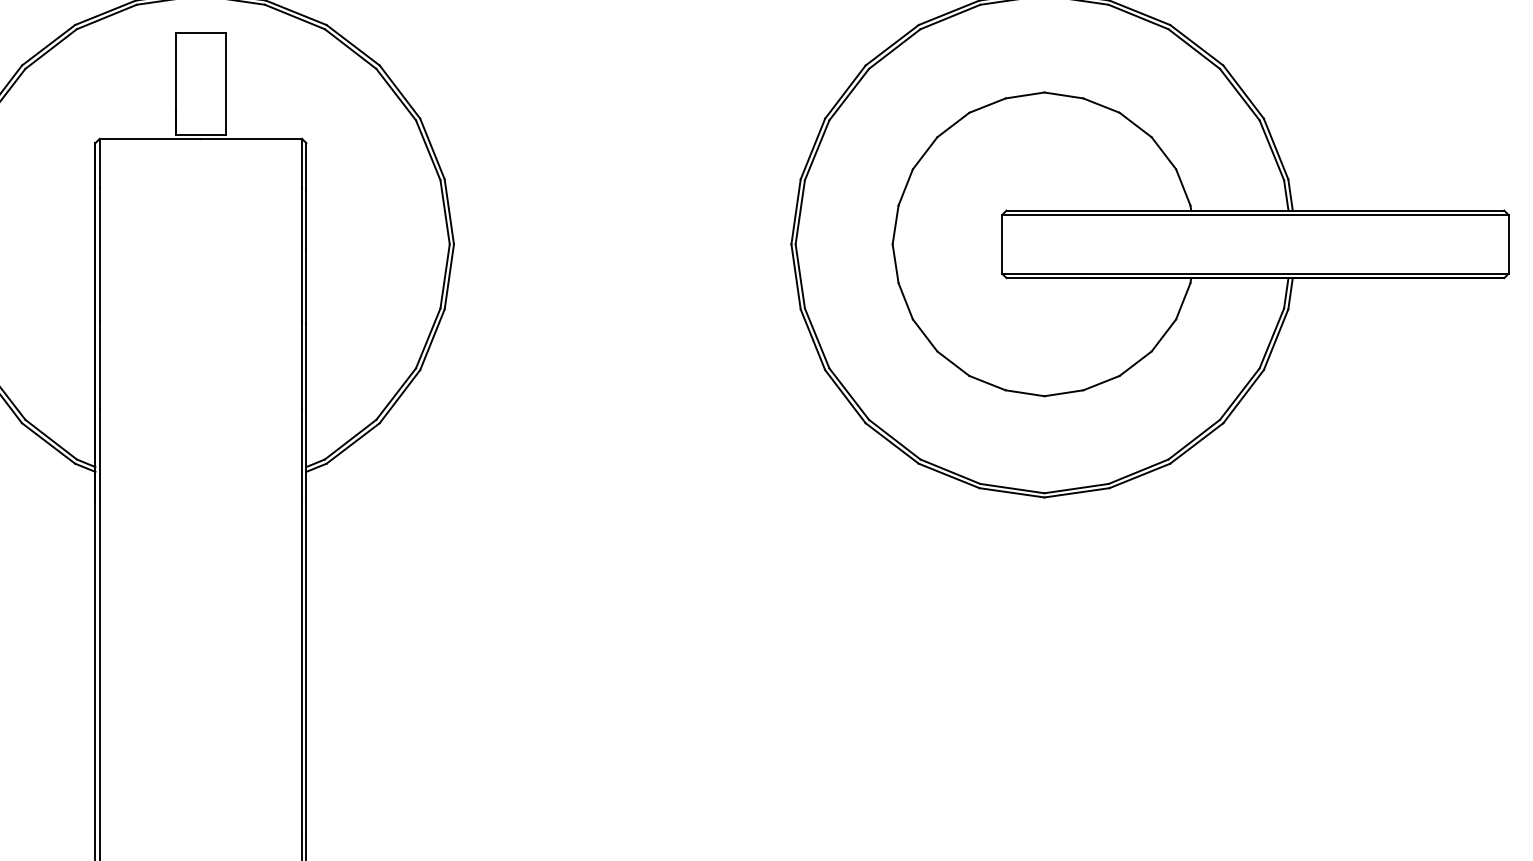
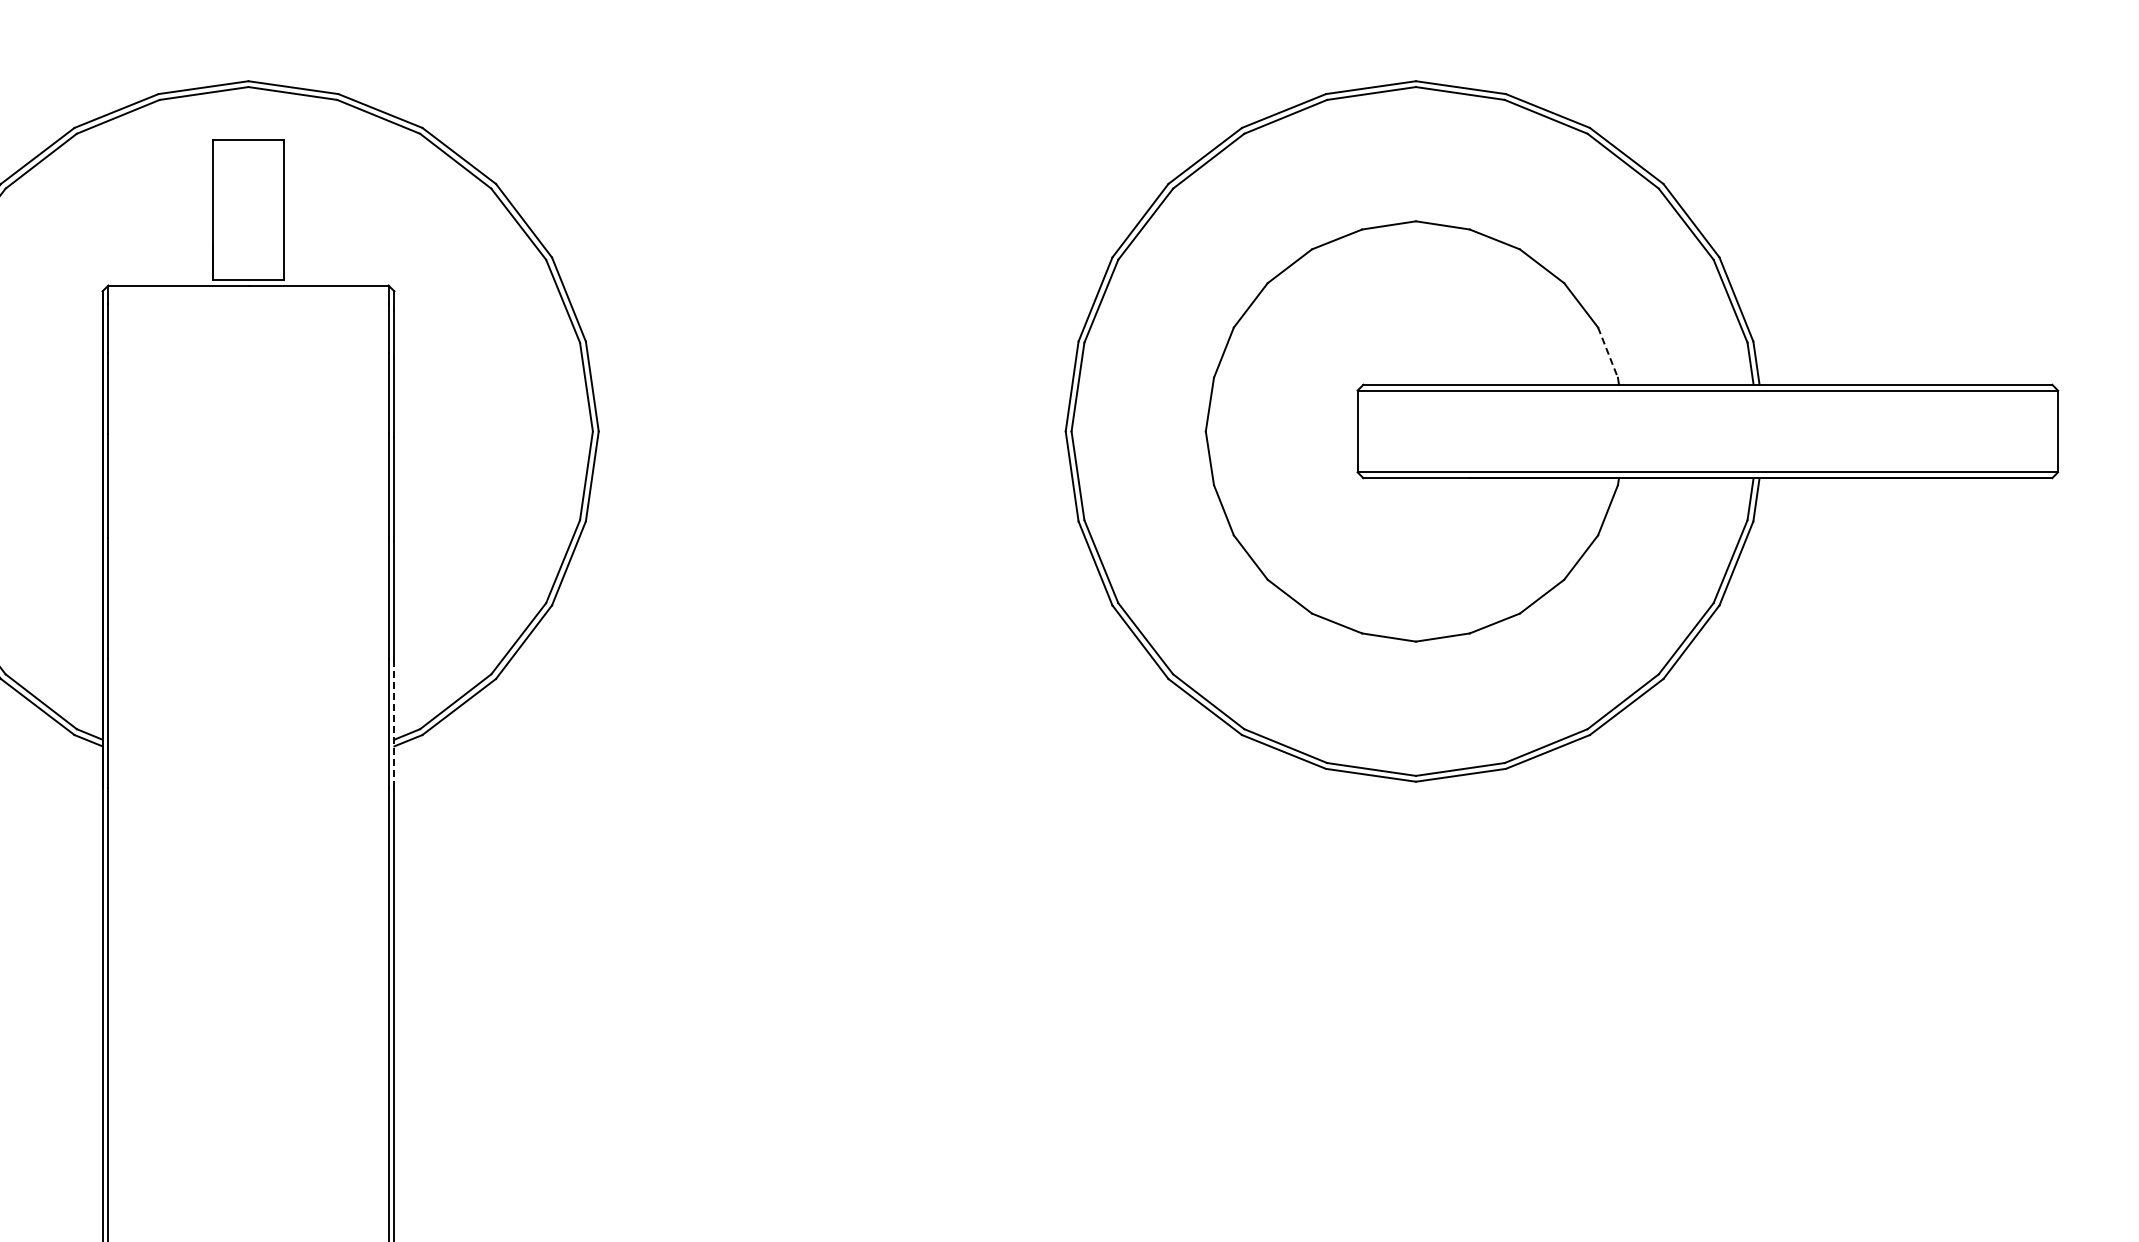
line: (1183, 187) -> (1608, 352), solid -> dashed
line: (306, 455) -> (394, 723), solid -> dashed

